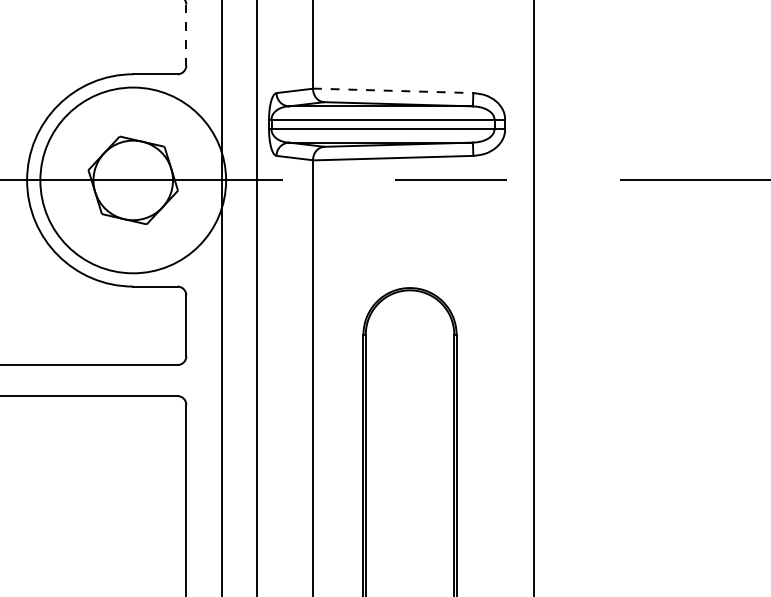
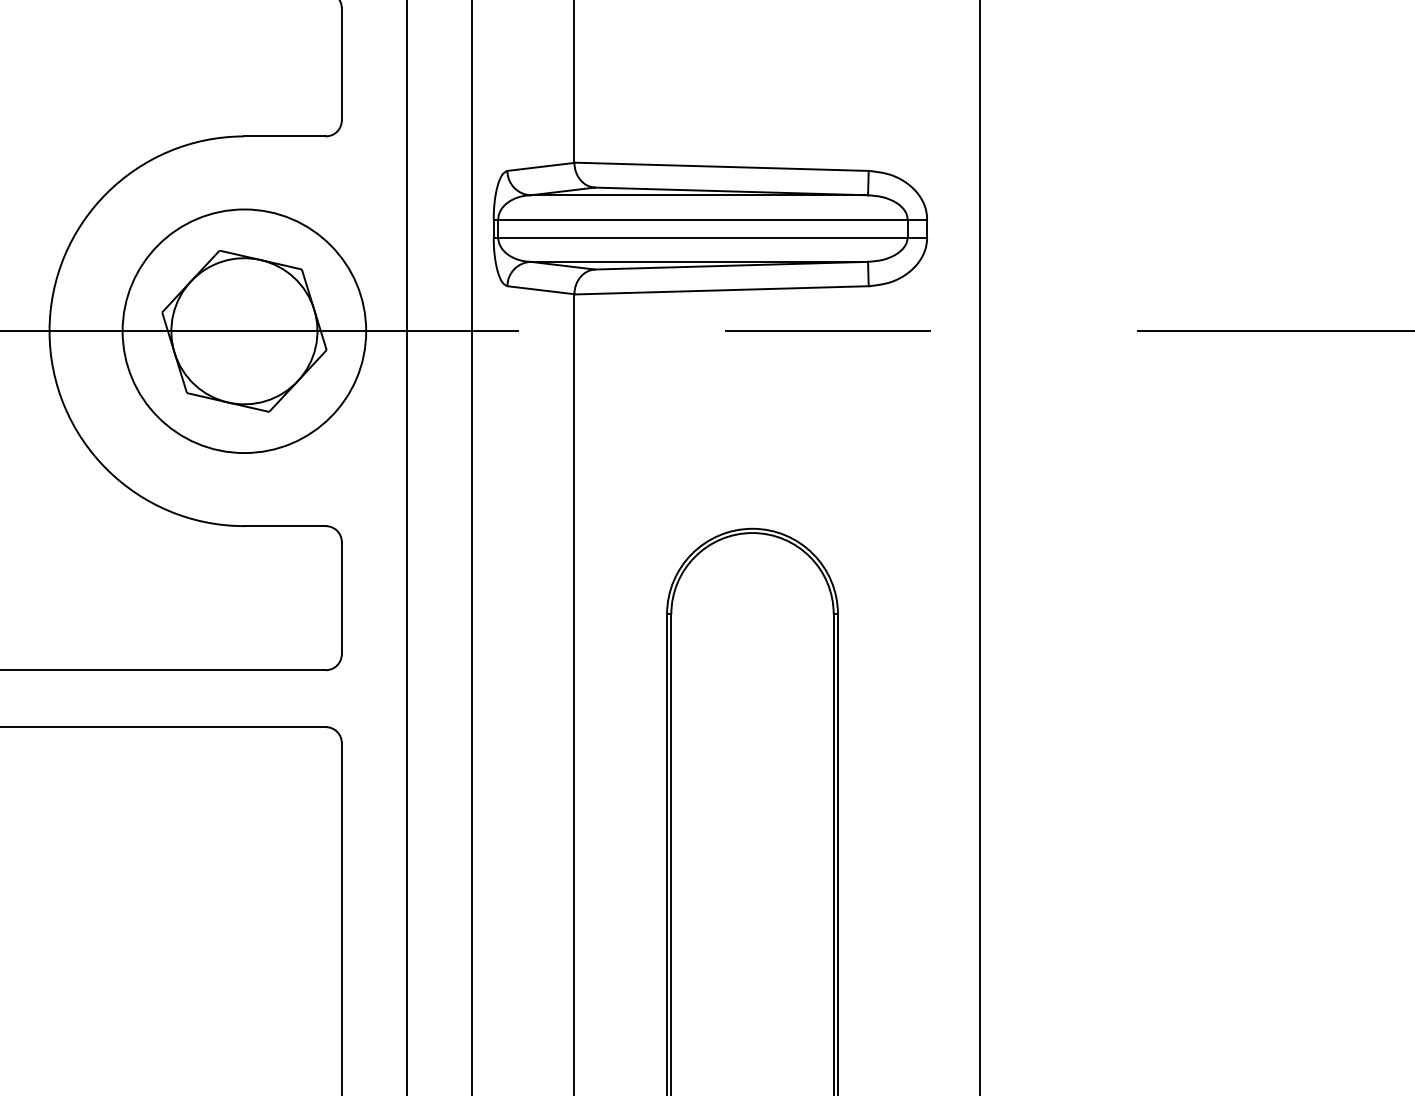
line: (186, 35) -> (342, 65), dashed -> solid
line: (393, 90) -> (722, 166), dashed -> solid
circle: (132, 180) -> (243, 331), size x0.71

